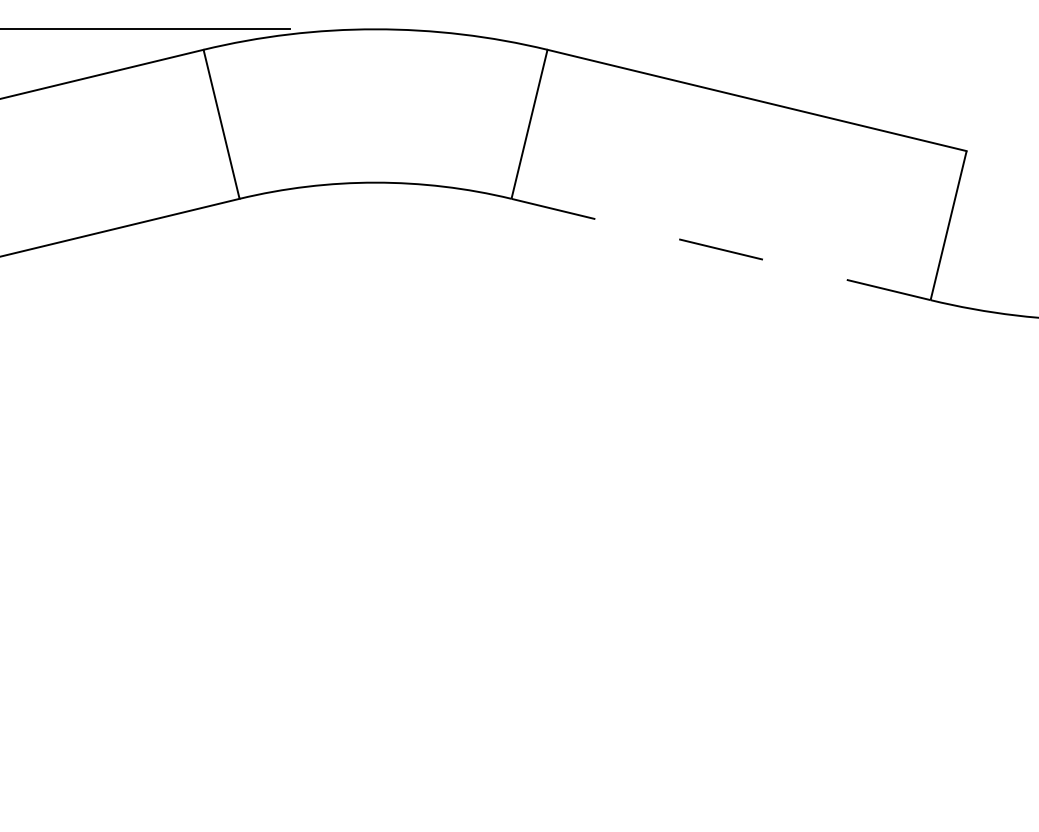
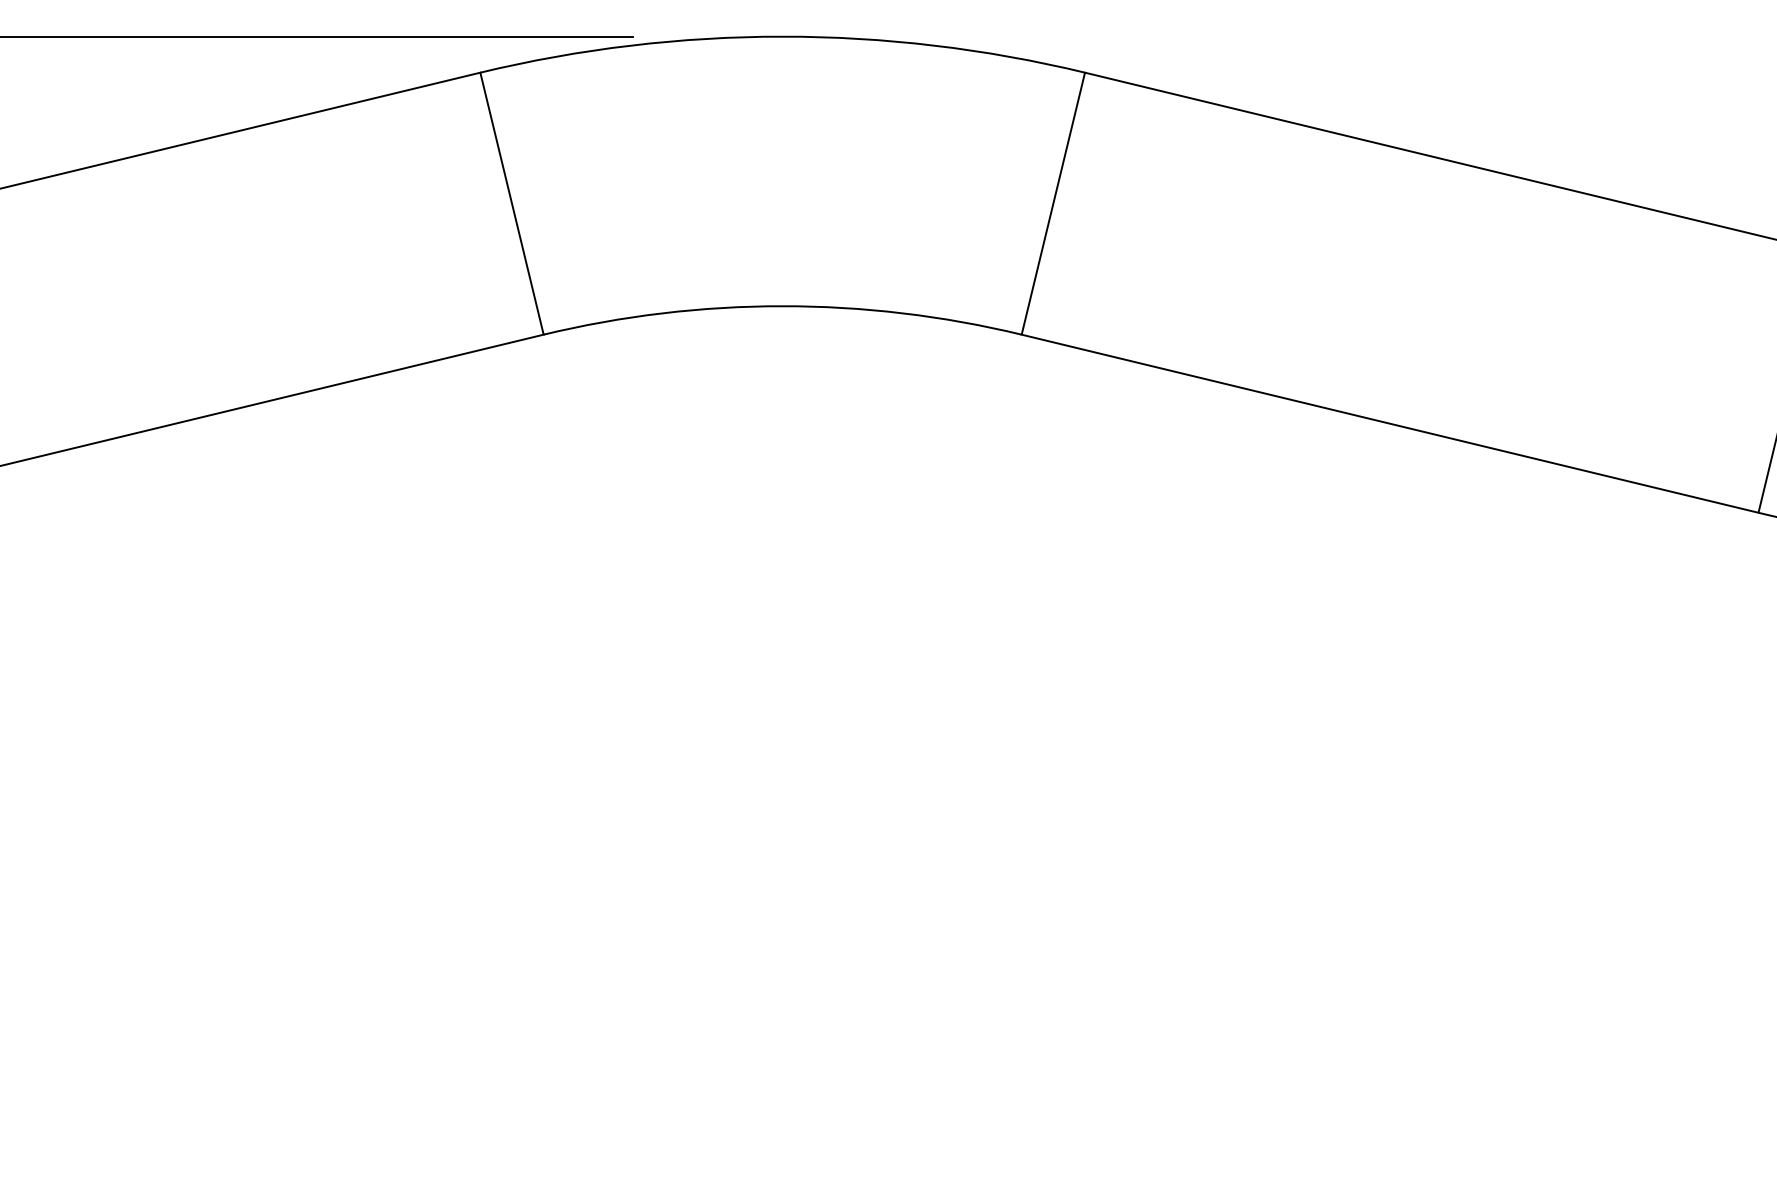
line: (721, 249) -> (1390, 423), dashed -> solid

